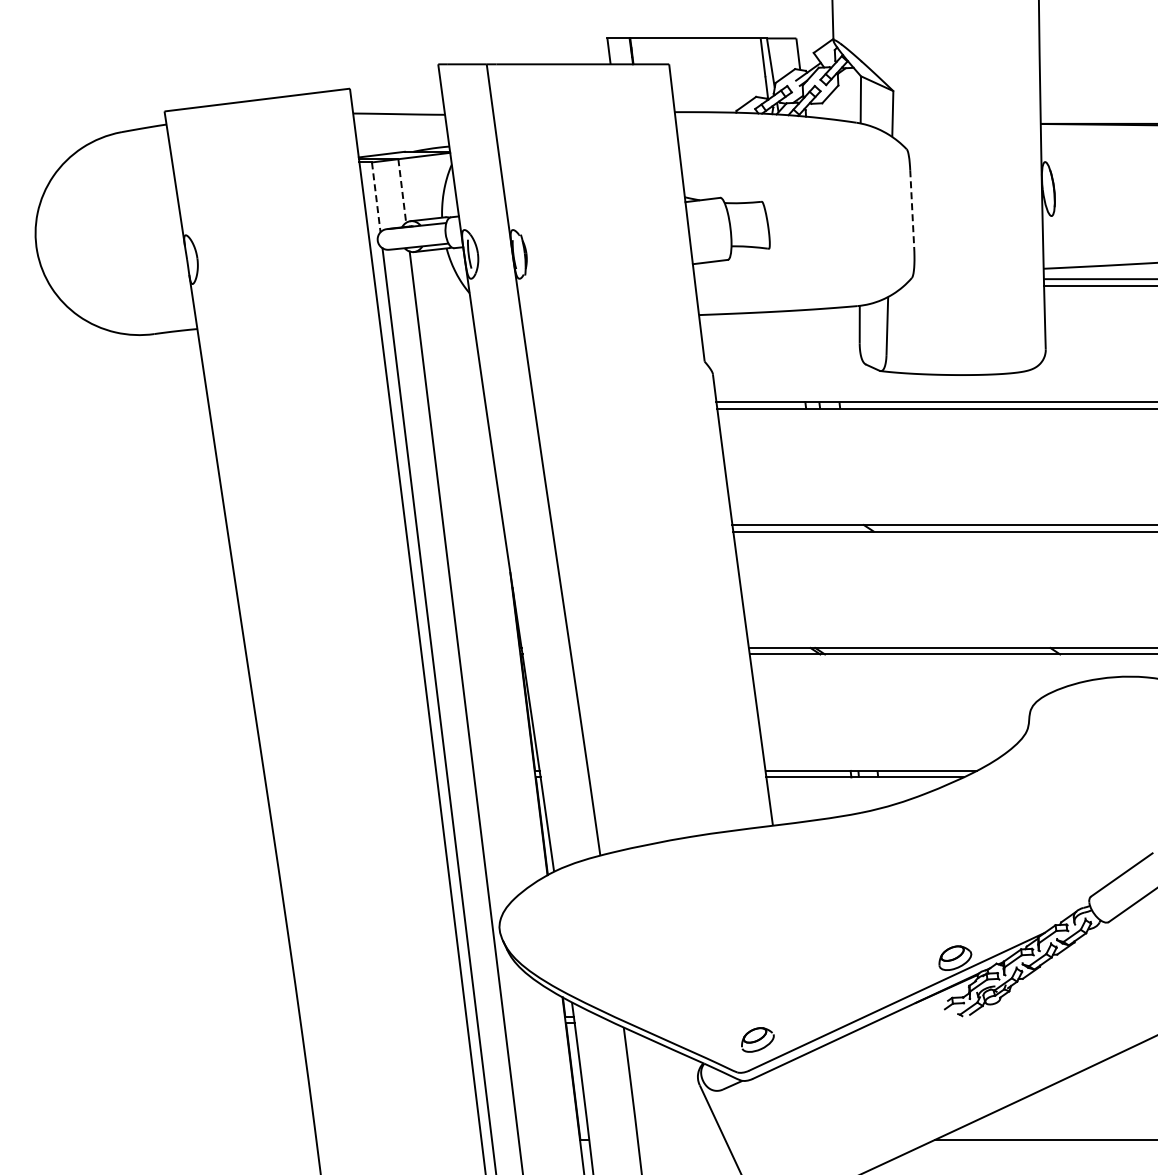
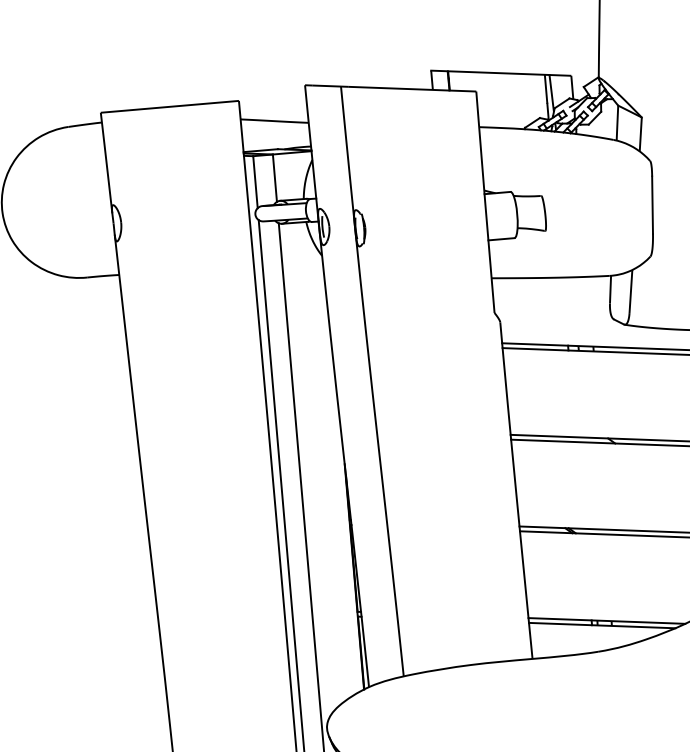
line: (402, 191) -> (275, 178), dashed -> solid
line: (376, 197) -> (255, 182), dashed -> solid
line: (912, 209) -> (652, 205), dashed -> solid

